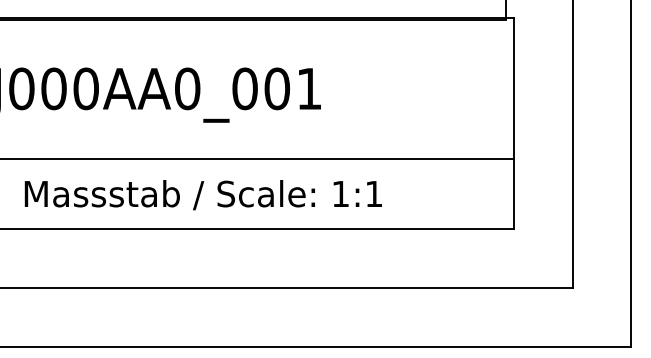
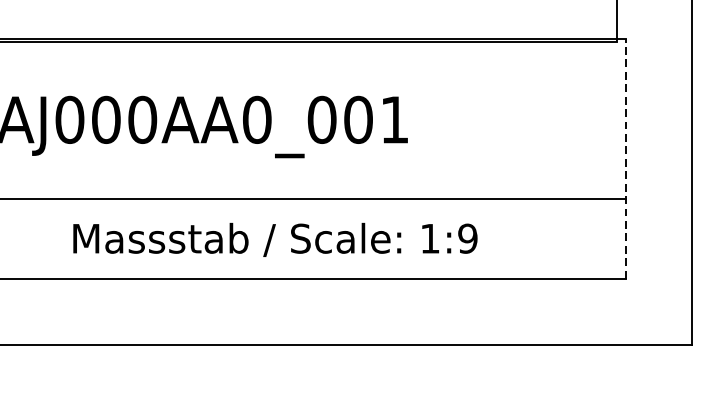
line: (513, 123) -> (625, 159), solid -> dashed
text: (373, 193) -> (467, 238), 1:1 -> 1:9

